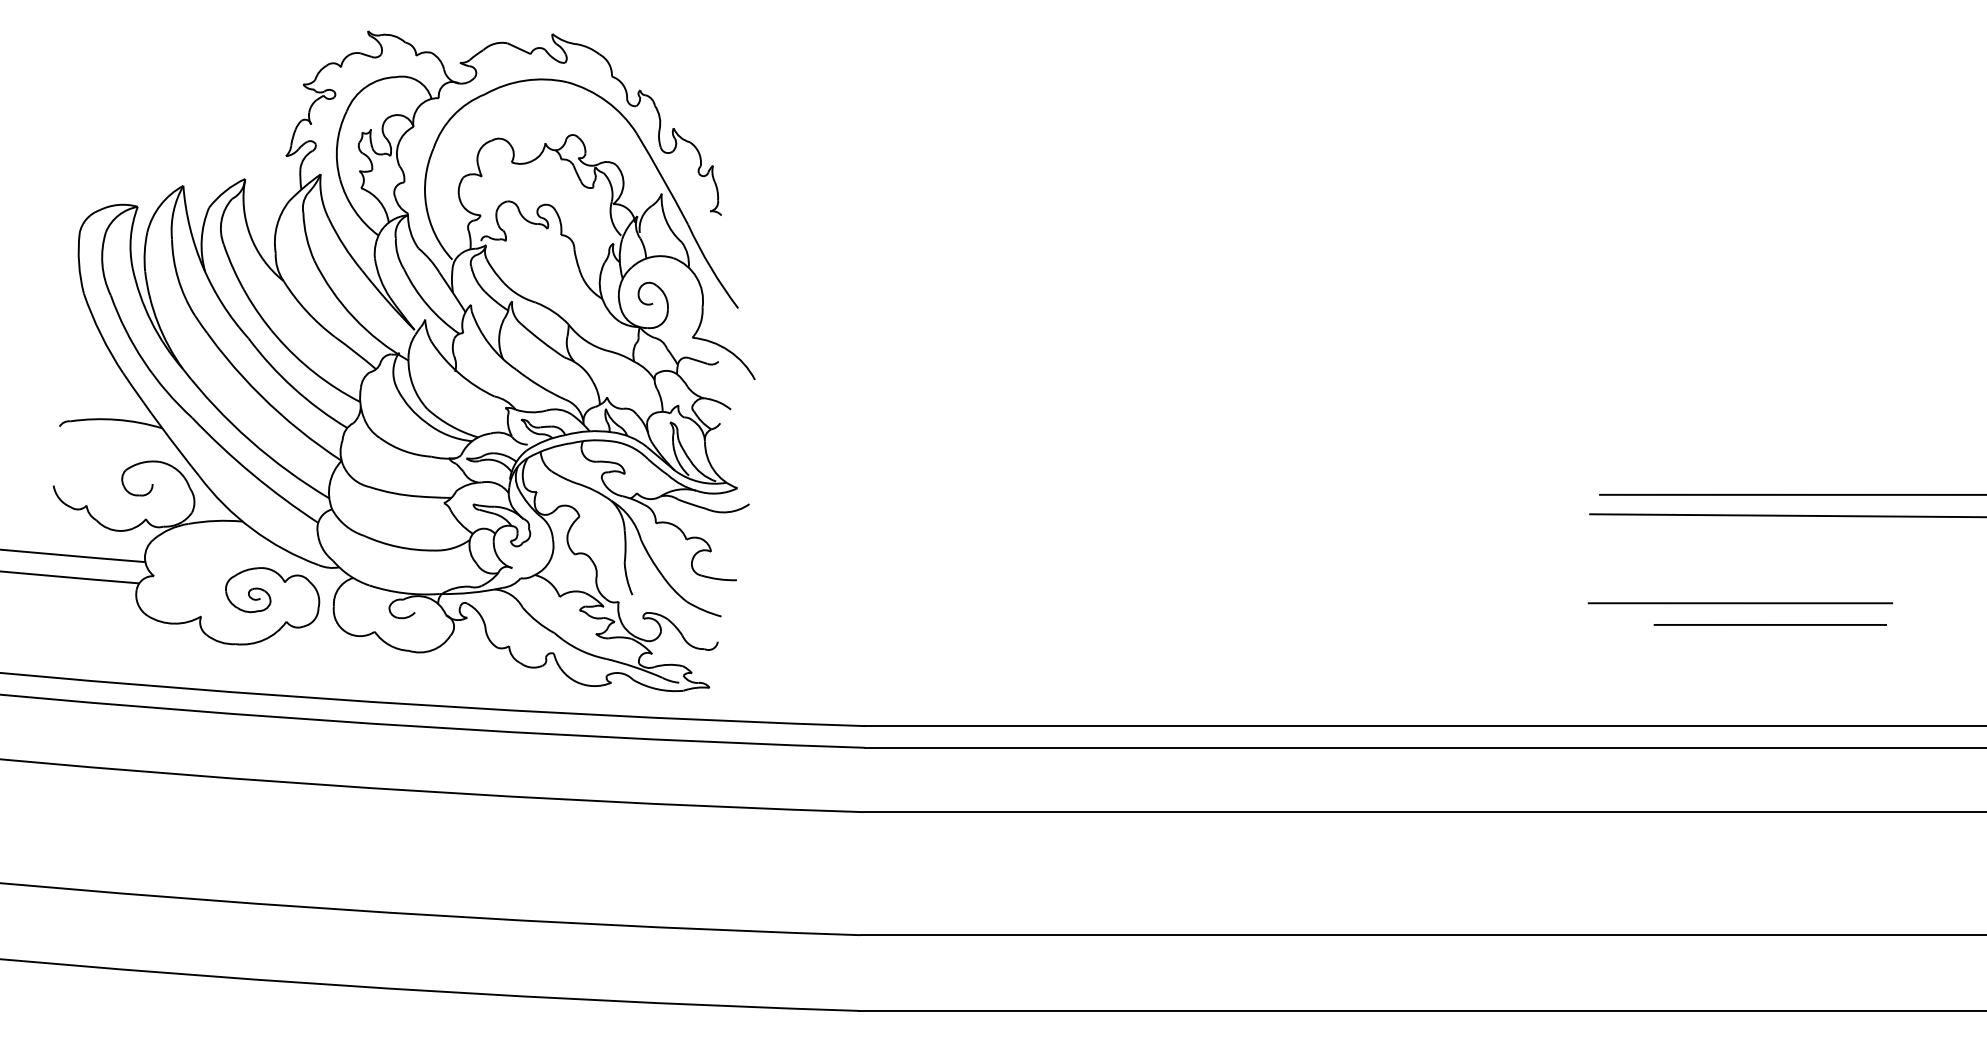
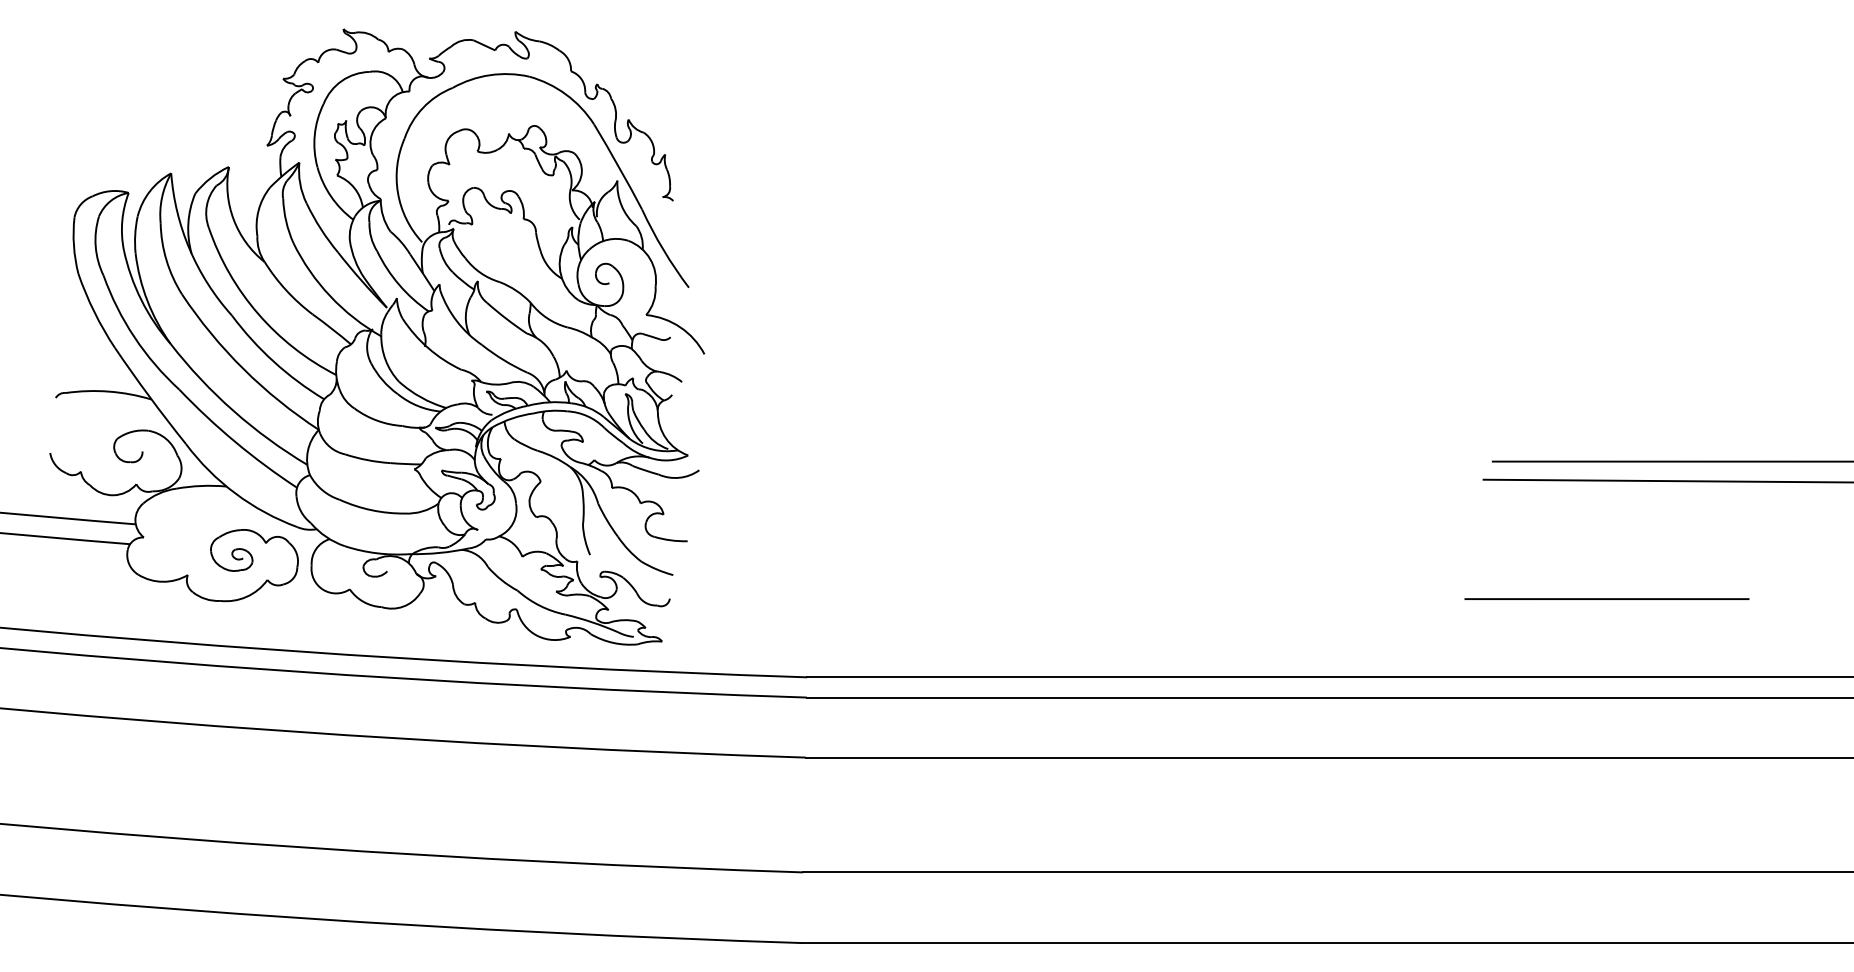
line: (1739, 603) -> (1606, 599), moved
line: (1770, 624) -> (1651, 582), removed

